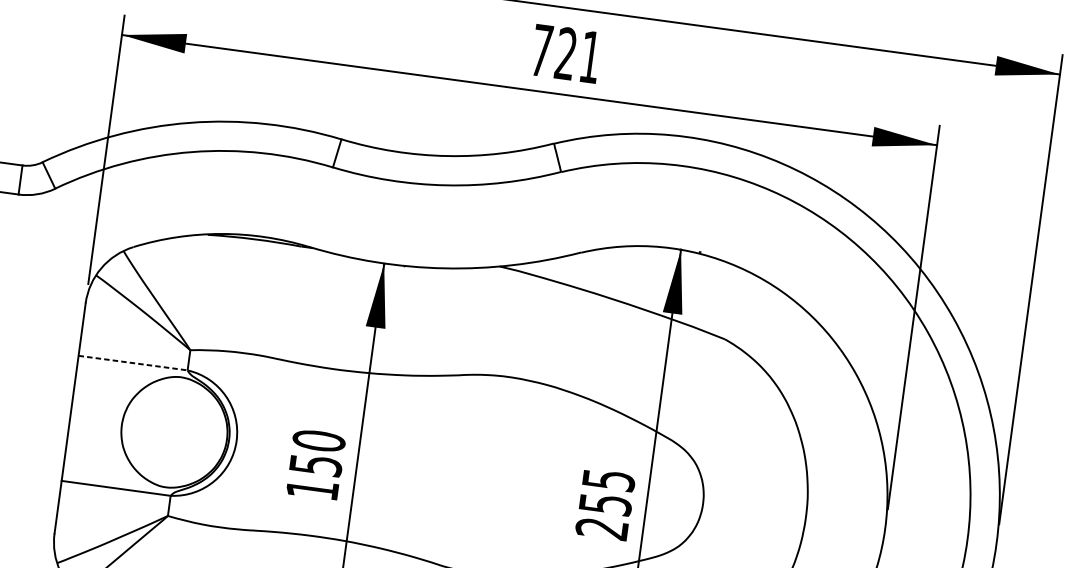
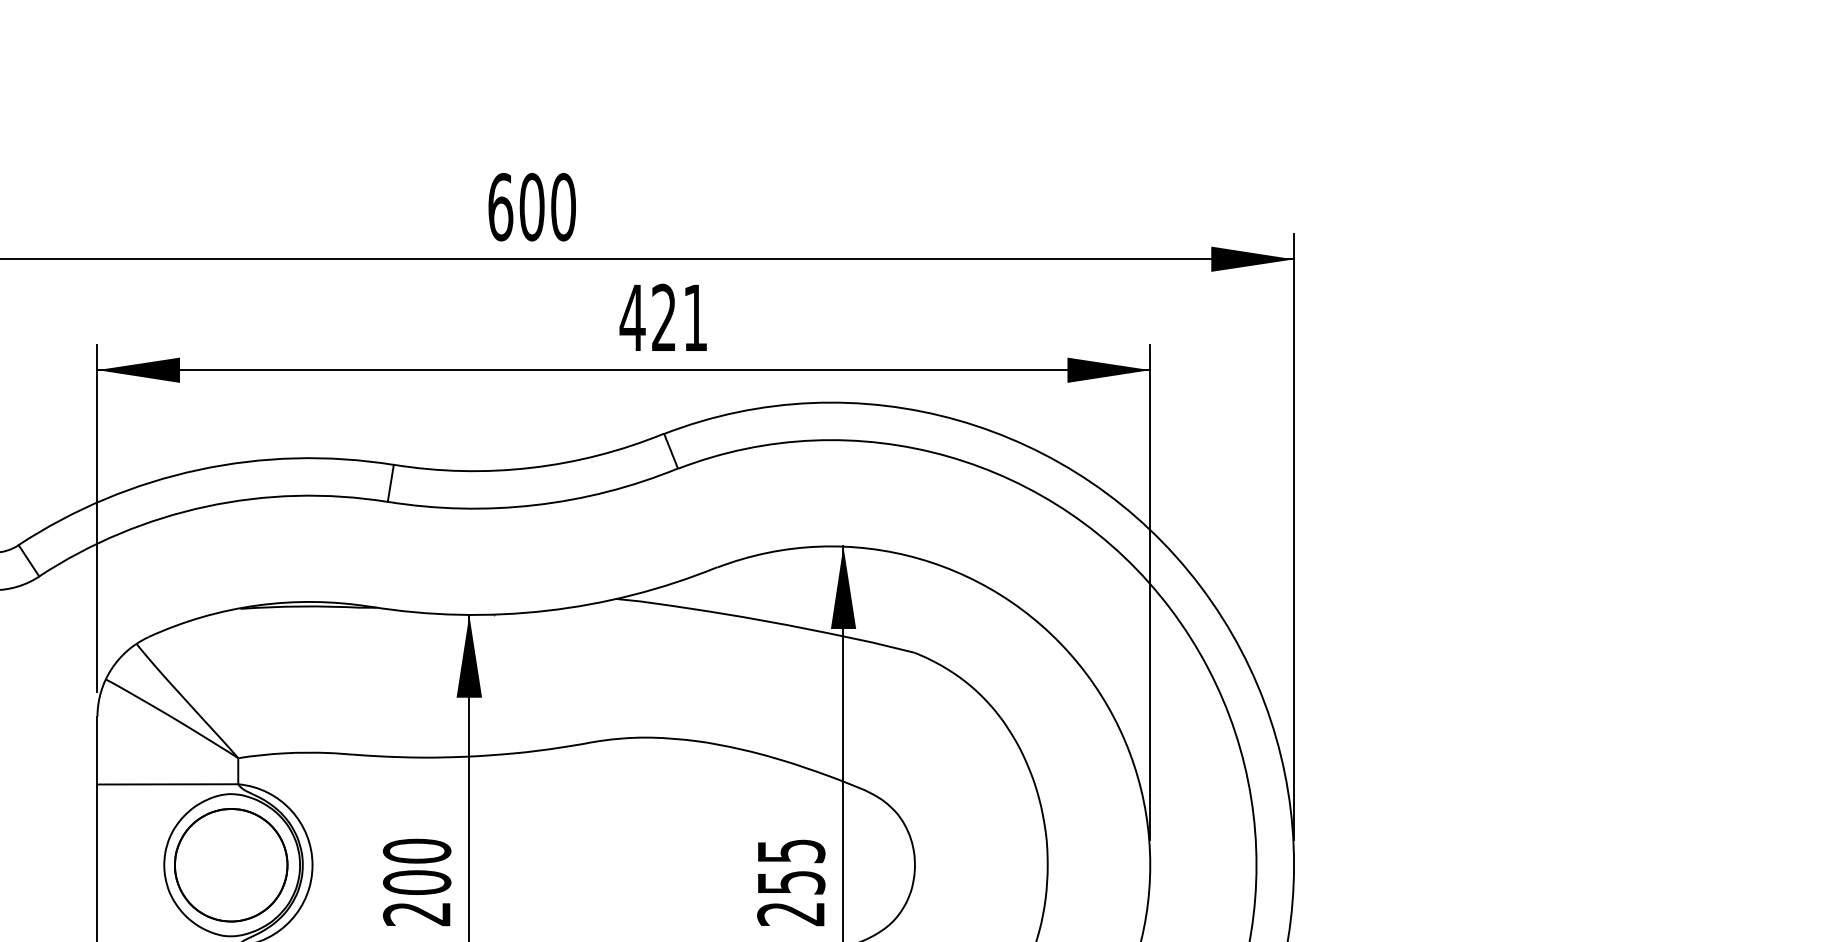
text: (541, 50) -> (632, 317), 721 -> 421
line: (133, 363) -> (168, 784), dashed -> solid
circle: (173, 432) -> (231, 865), added
text: (313, 477) -> (416, 898), 150 -> 200

